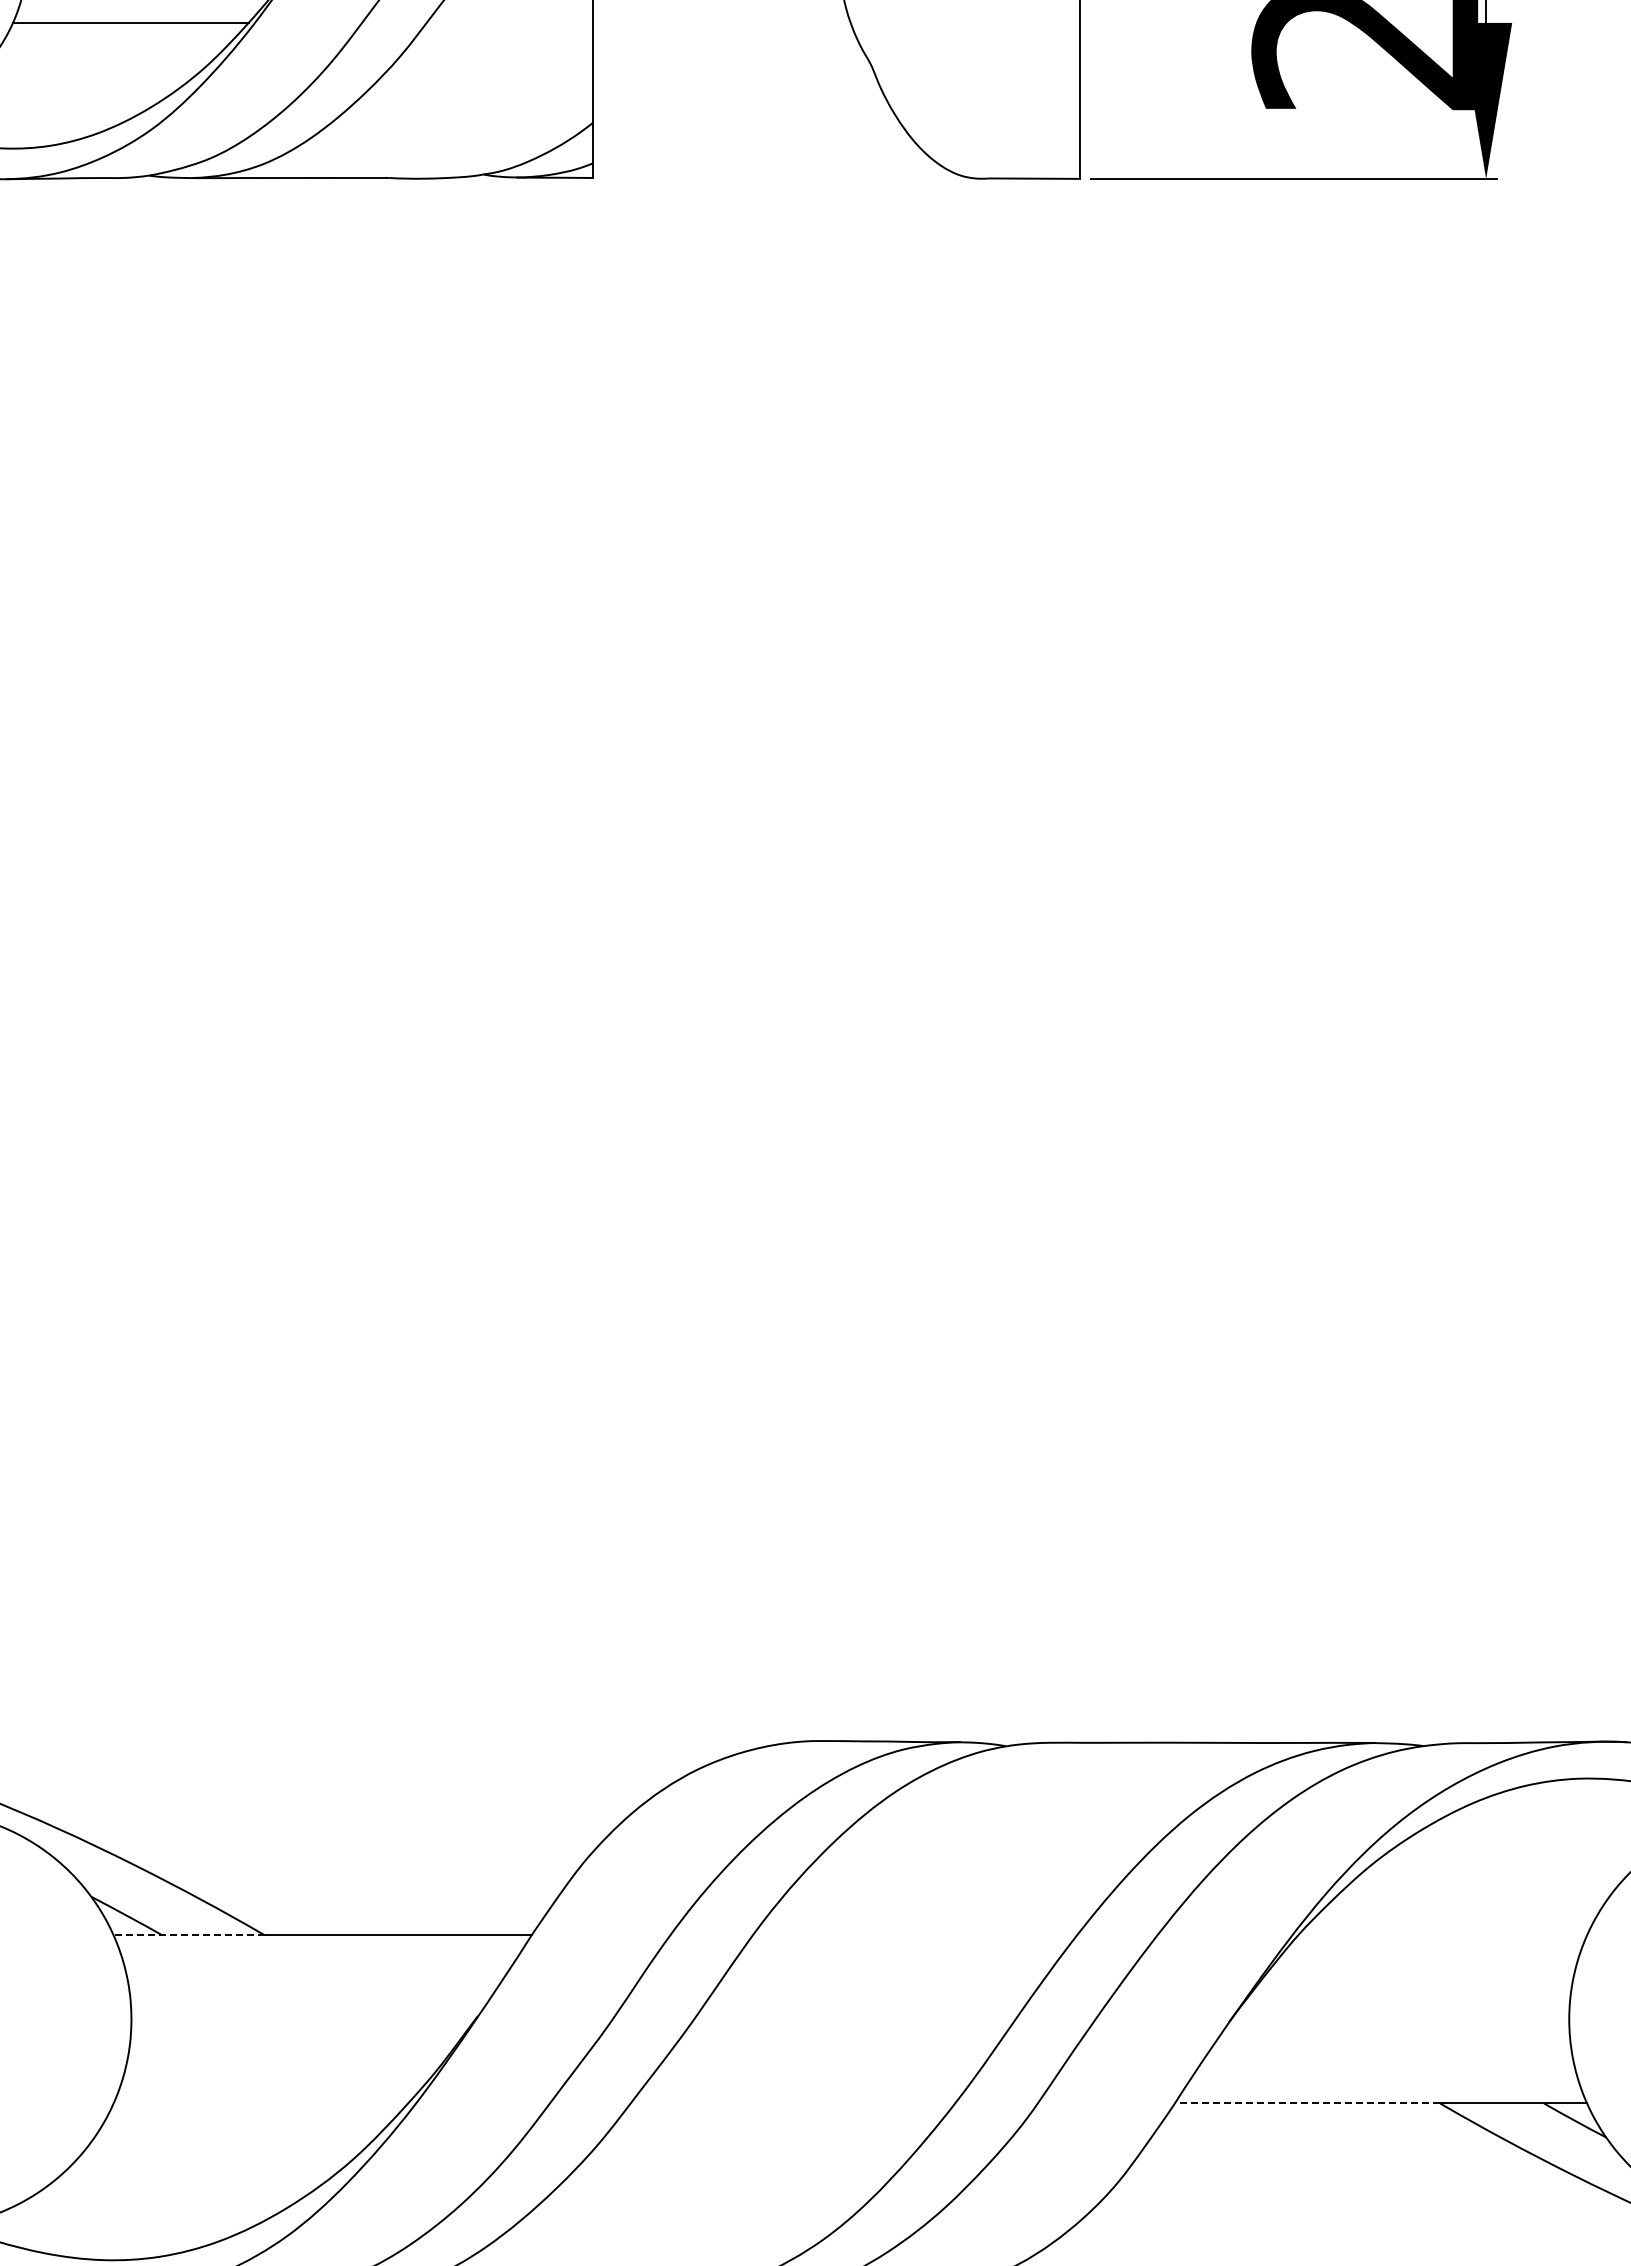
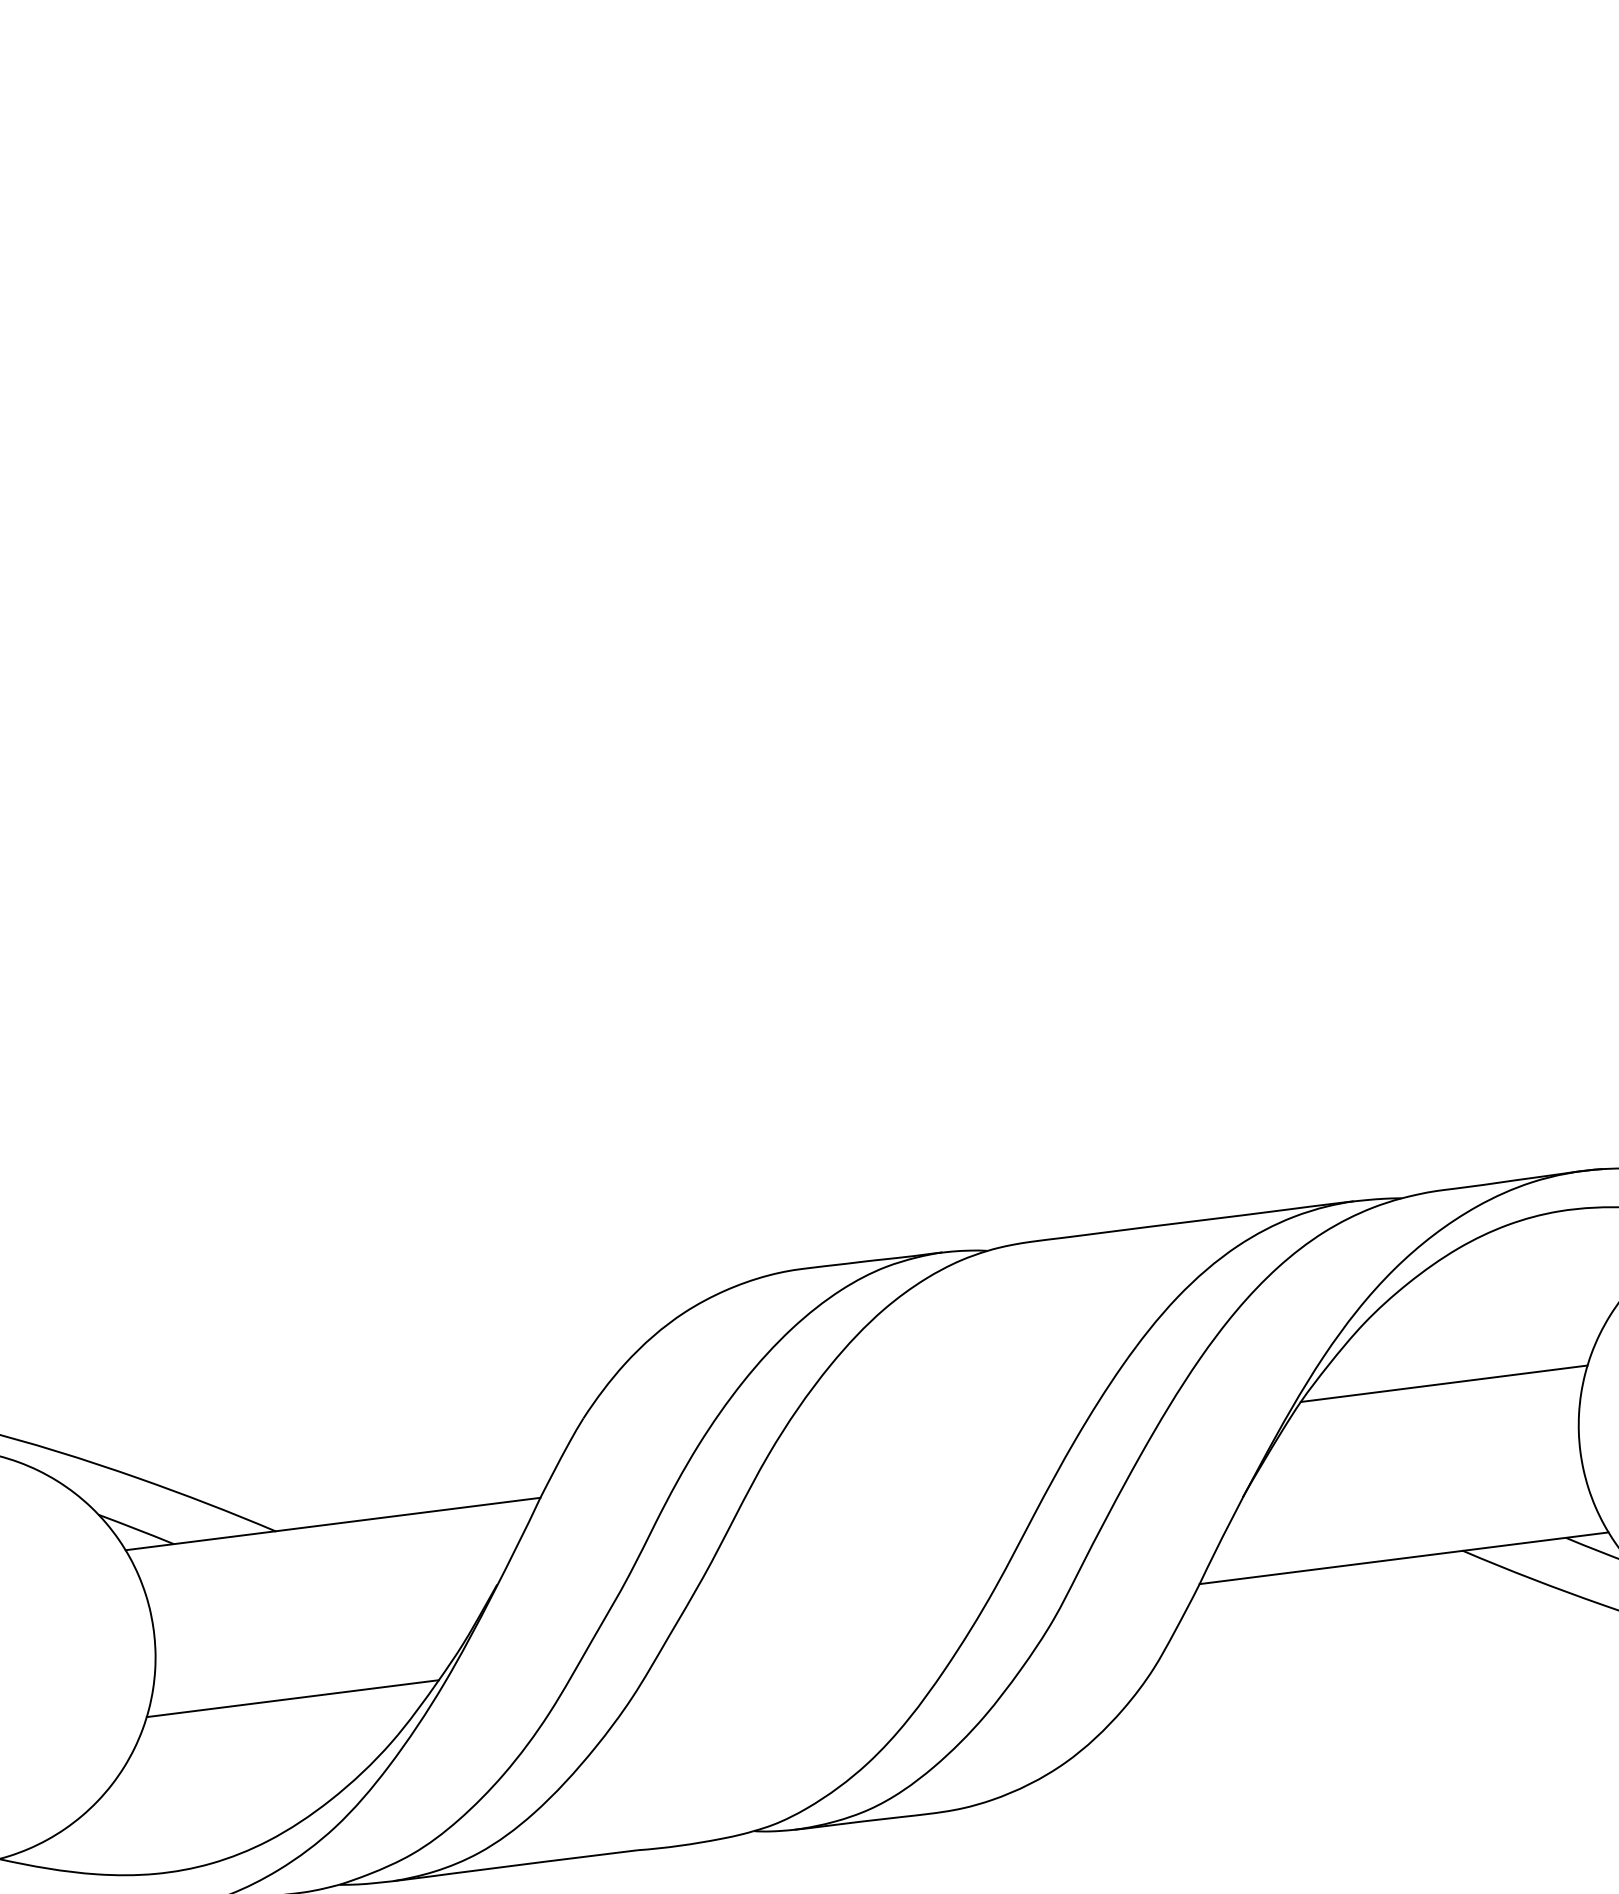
line: (189, 1935) -> (200, 1540), dashed -> solid
line: (1442, 1935) -> (1444, 1383), added
line: (260, 2103) -> (292, 1698), added
line: (1307, 2103) -> (1331, 1567), dashed -> solid

